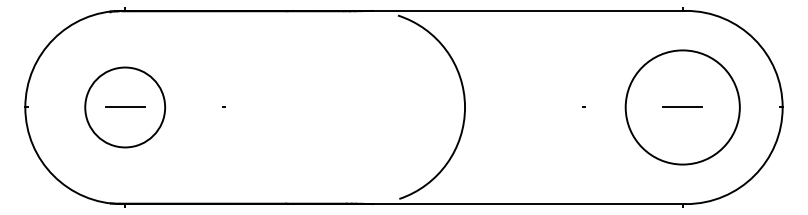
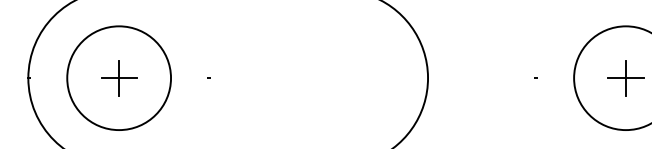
circle: (125, 107) -> (119, 78), size x1.43
line: (125, 107) -> (119, 78), added
line: (682, 107) -> (625, 78), added

